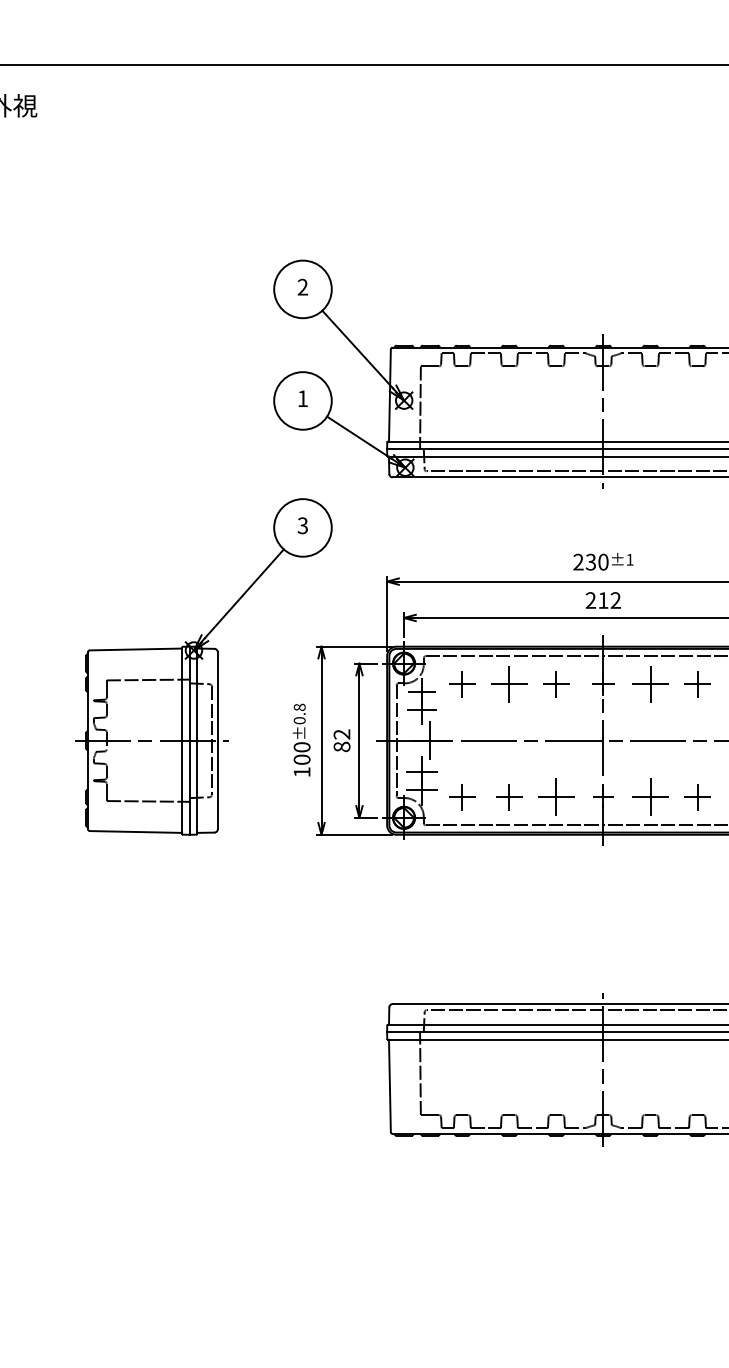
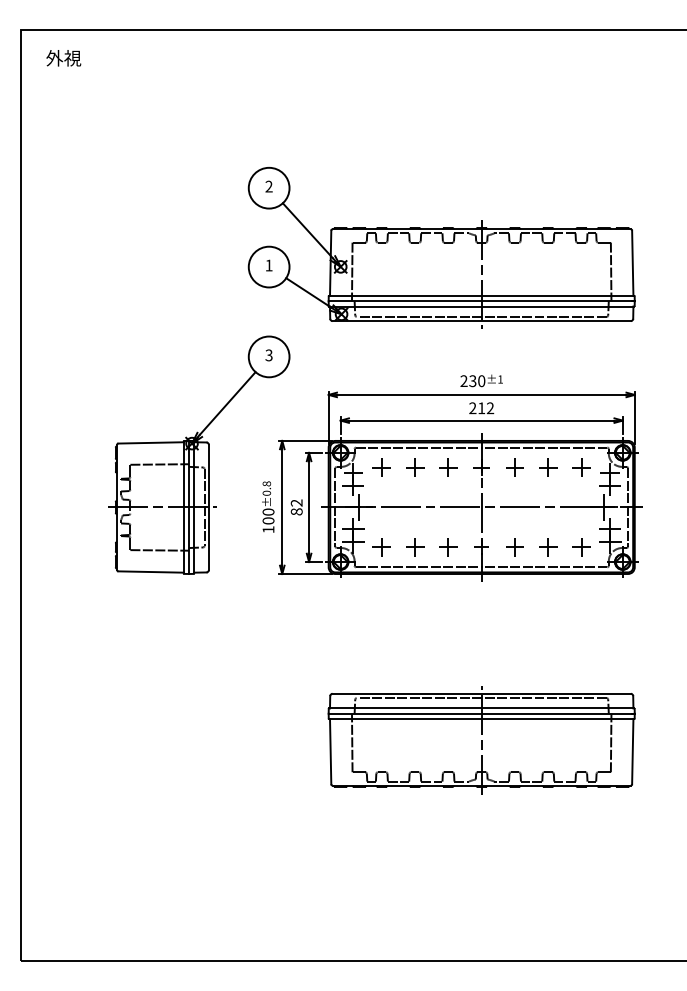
part: (509, 684) -> (415, 467), size x0.71
part: (649, 684) -> (514, 467), size x0.71
part: (556, 797) -> (448, 547), size x0.71
part: (649, 797) -> (514, 547), size x0.71

